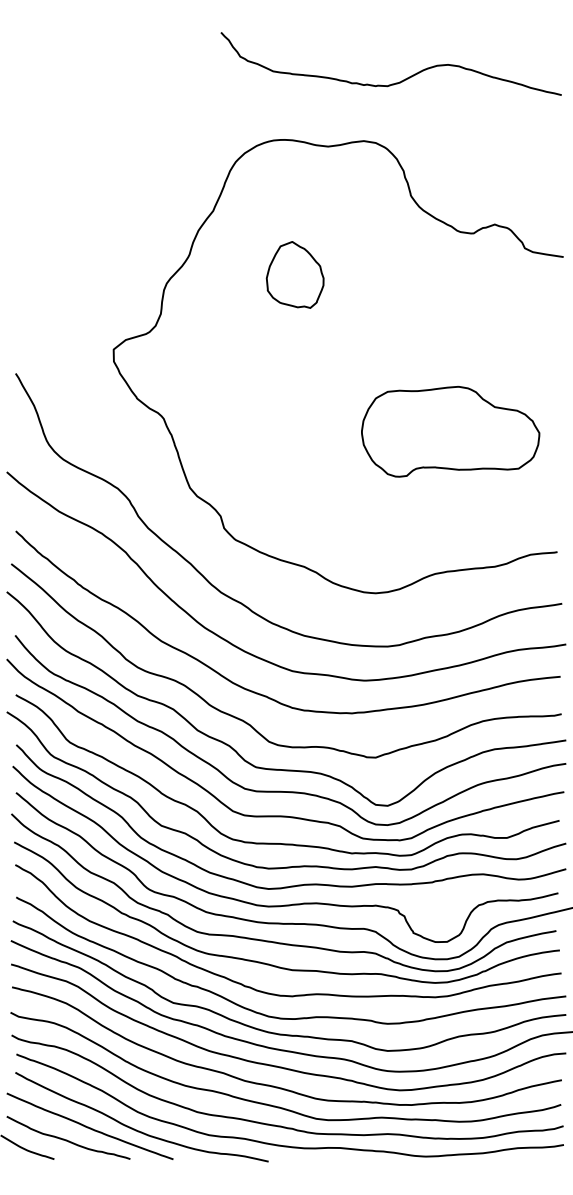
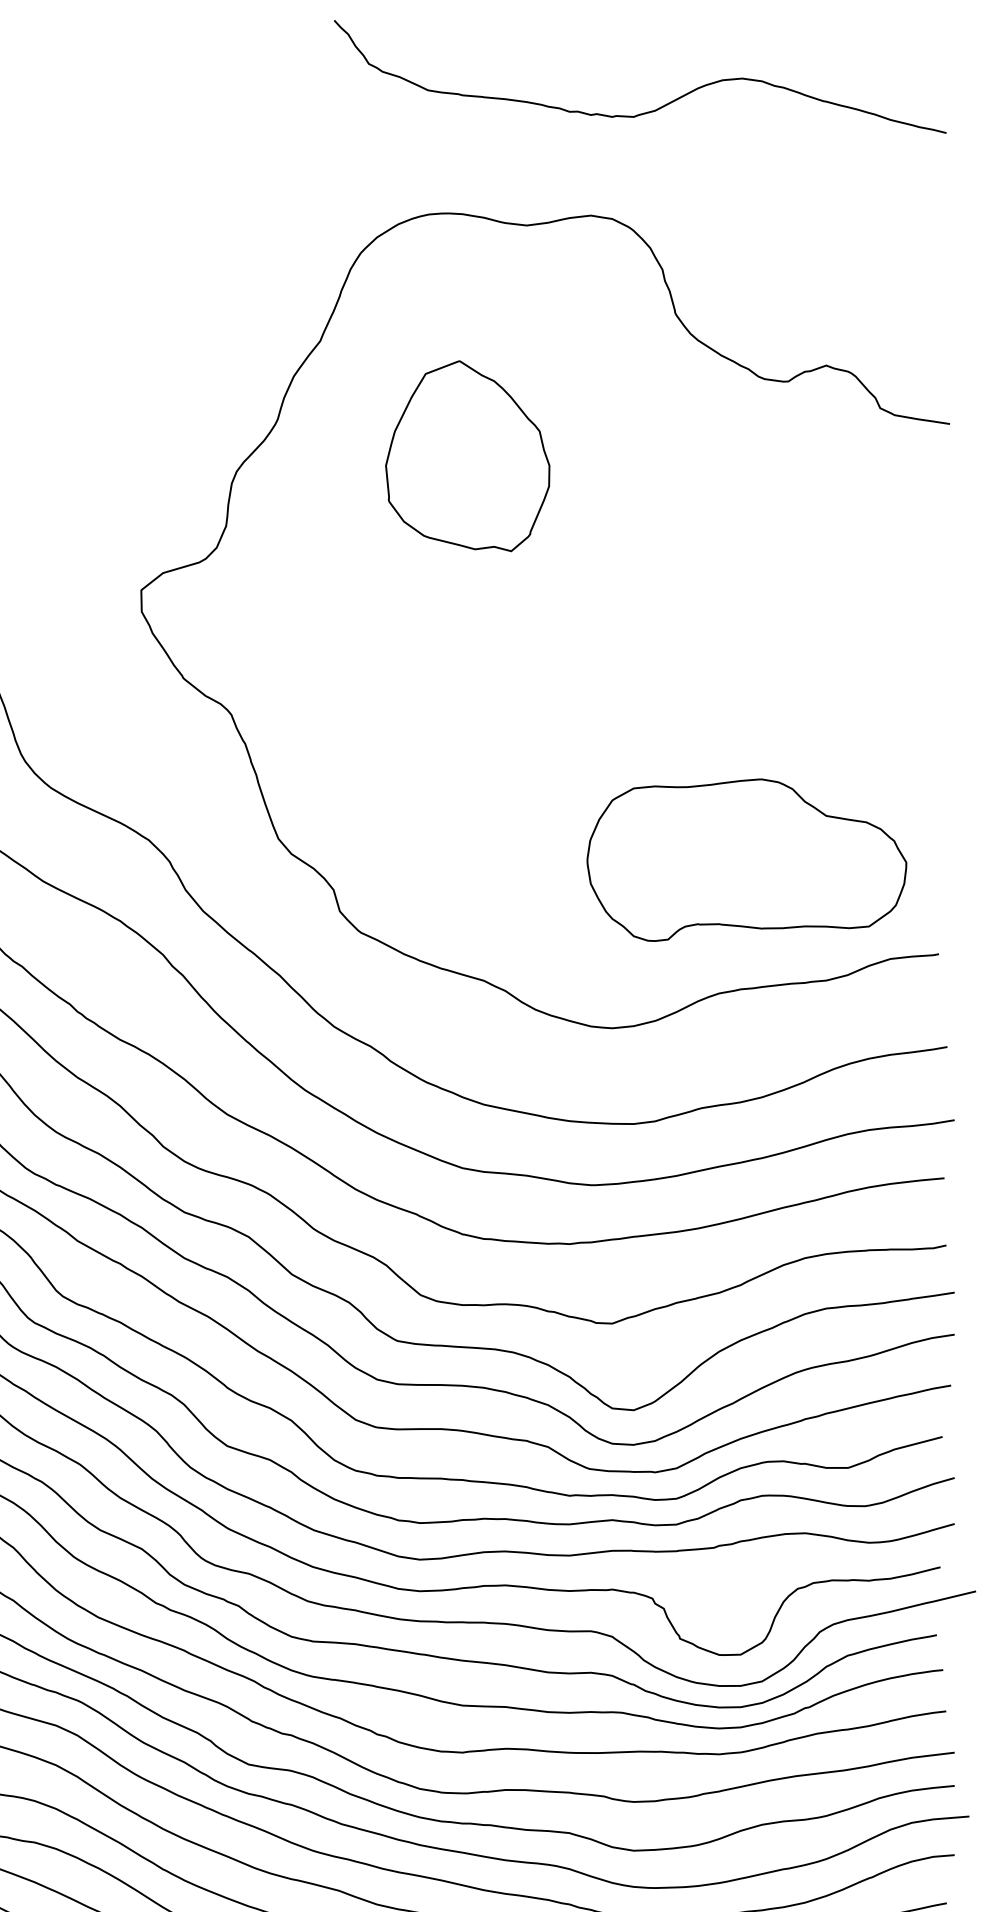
part: (294, 274) -> (466, 455), size x1.6
part: (450, 431) -> (746, 859), moved

